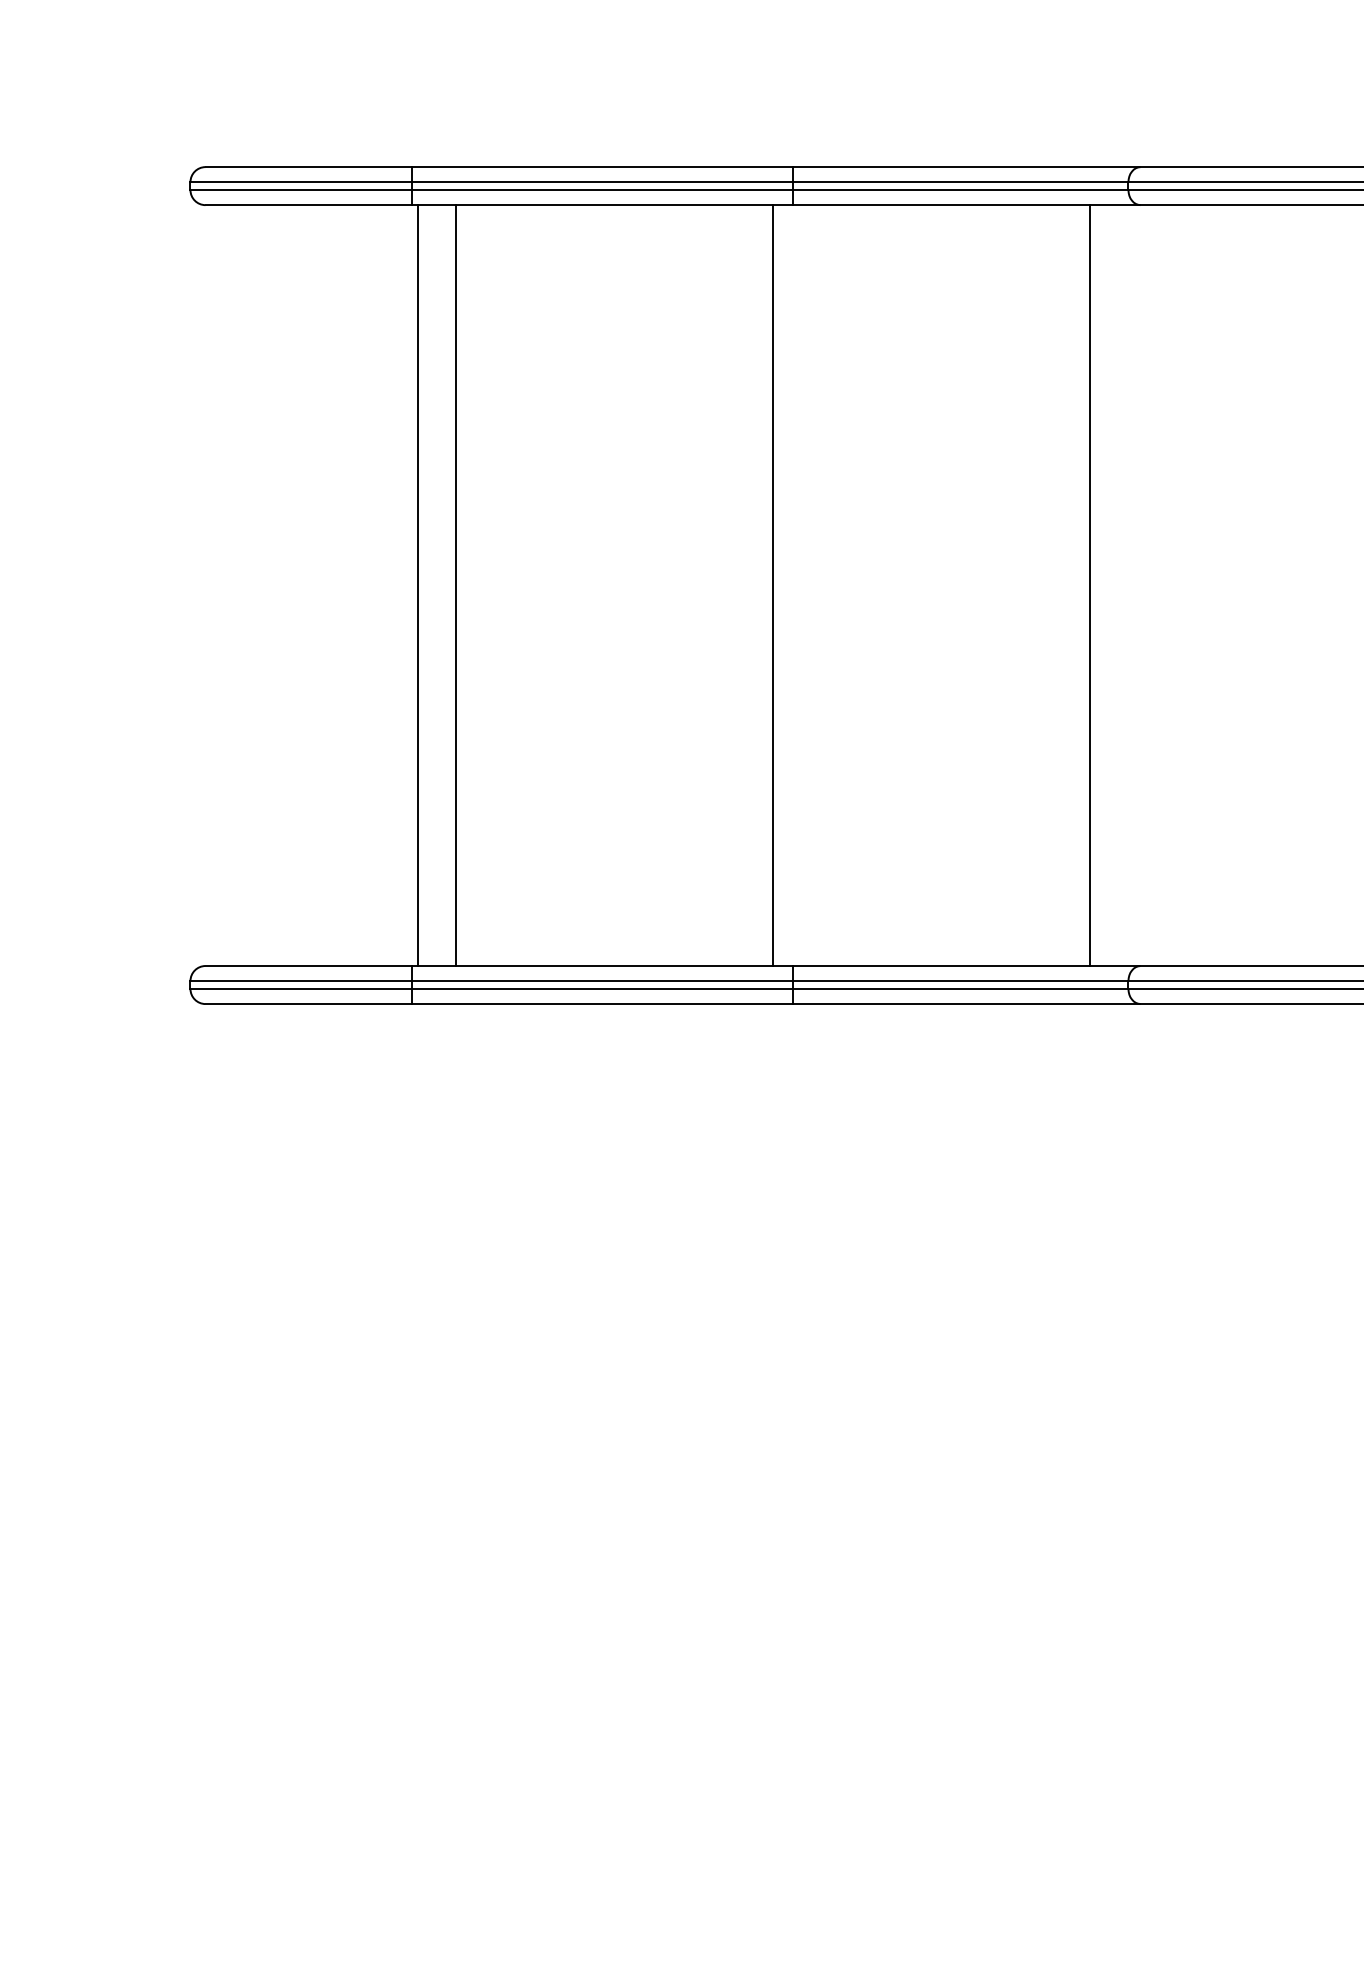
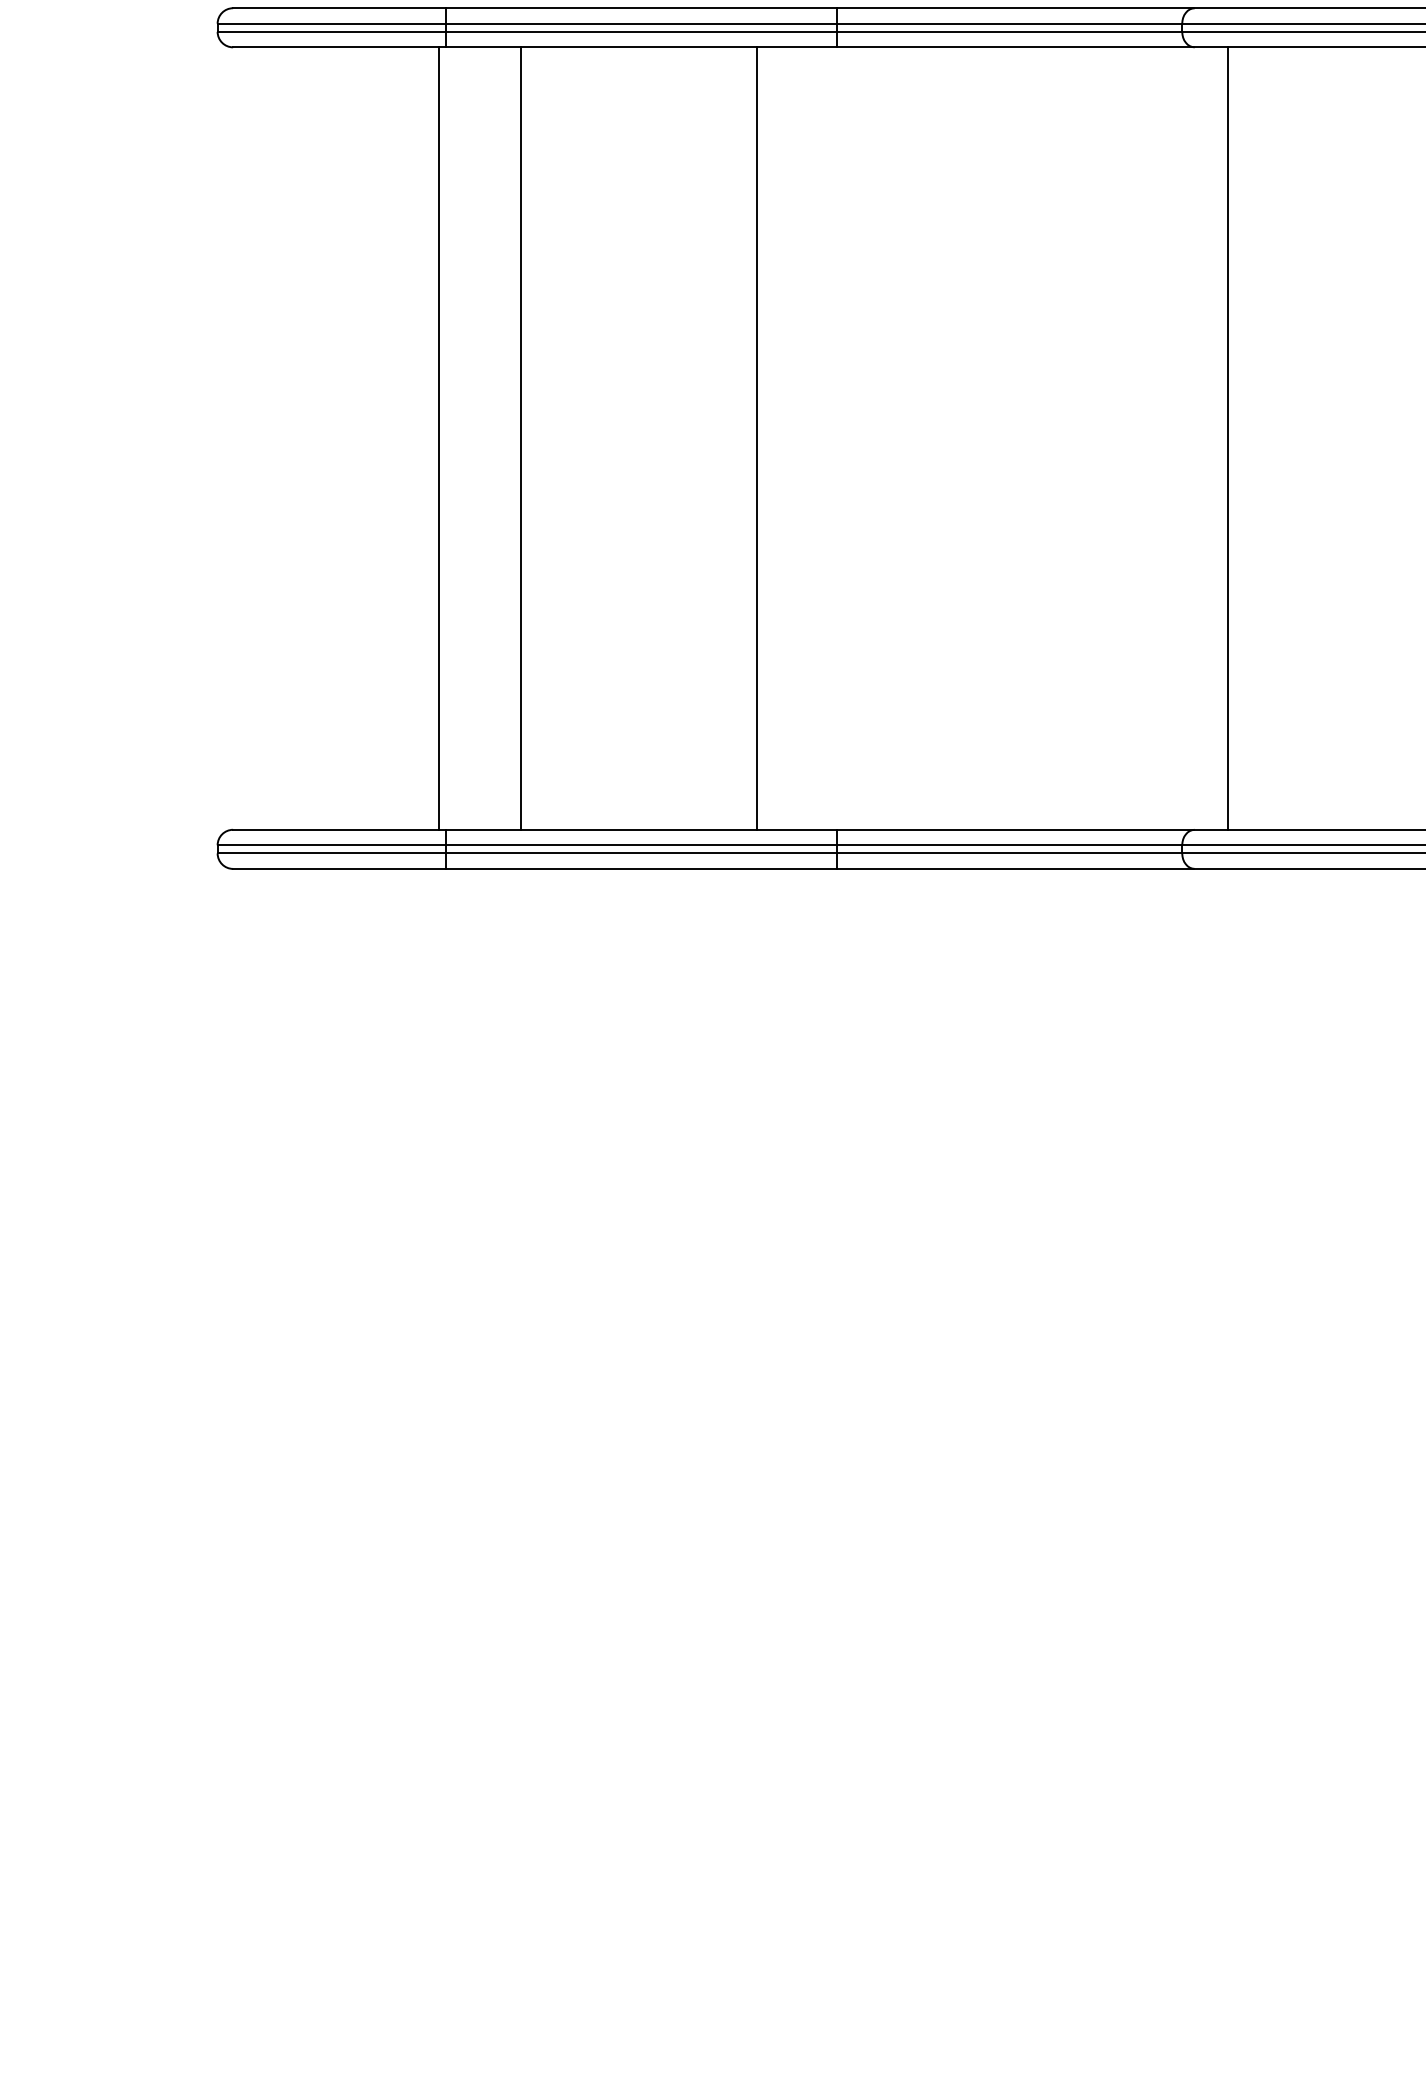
line: (417, 585) -> (520, 438), moved
line: (456, 585) -> (439, 438), moved
line: (772, 585) -> (756, 438), moved
line: (1089, 585) -> (1228, 438), moved

